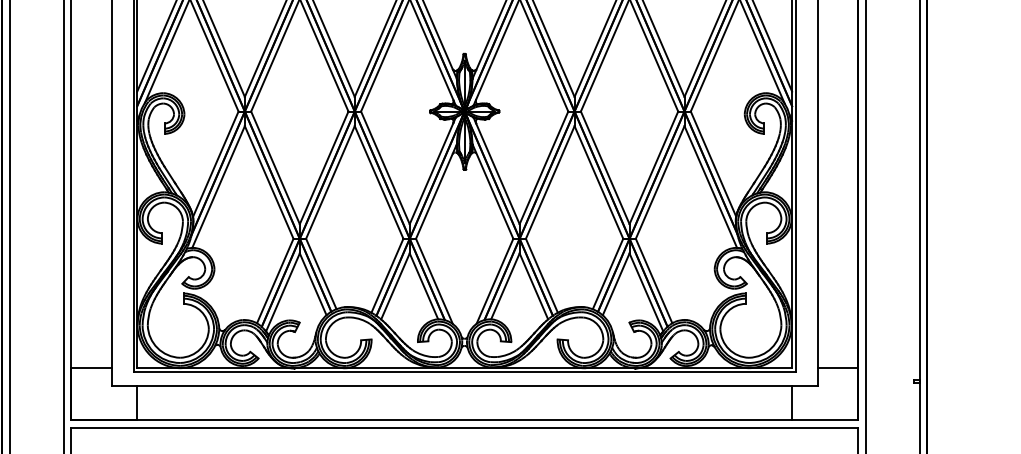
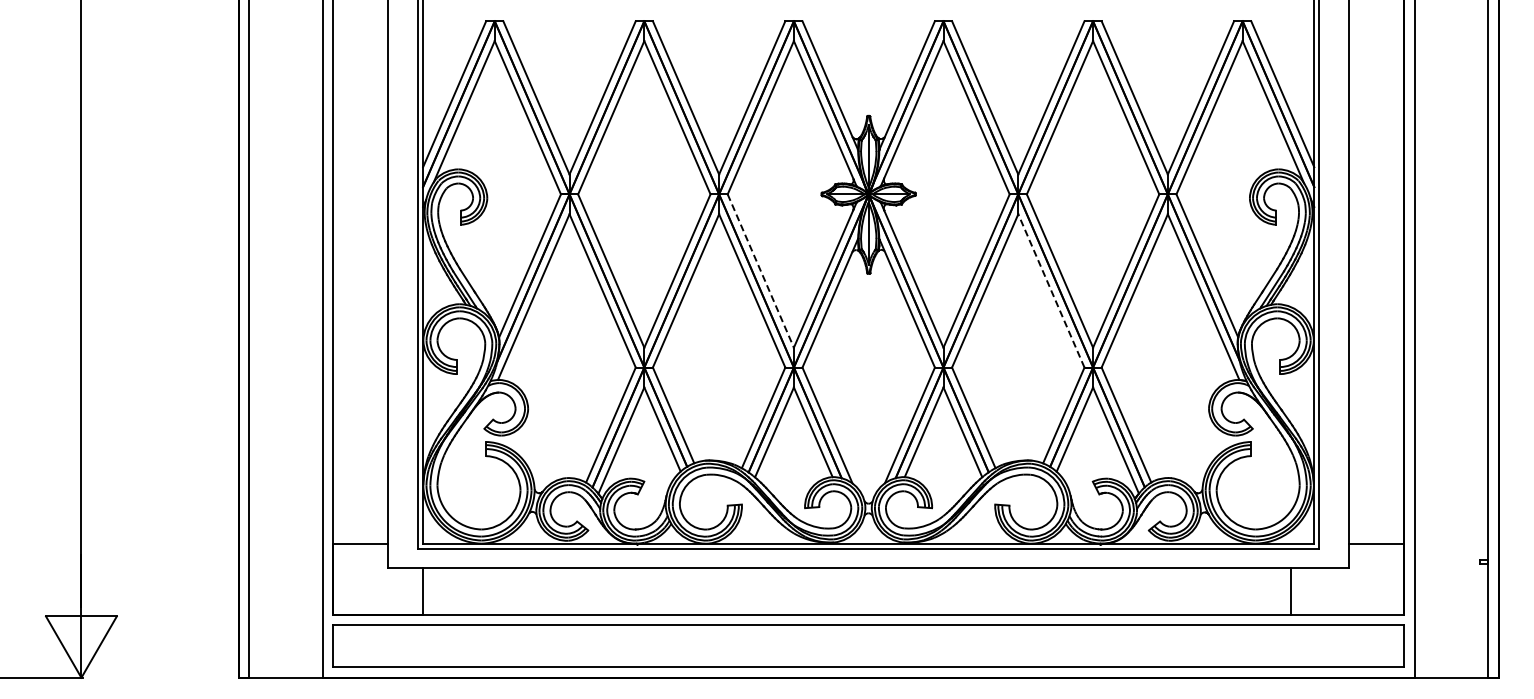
line: (385, 168) -> (761, 271), solid -> dashed
line: (599, 182) -> (1051, 290), solid -> dashed
line: (792, 402) -> (1291, 590), moved

